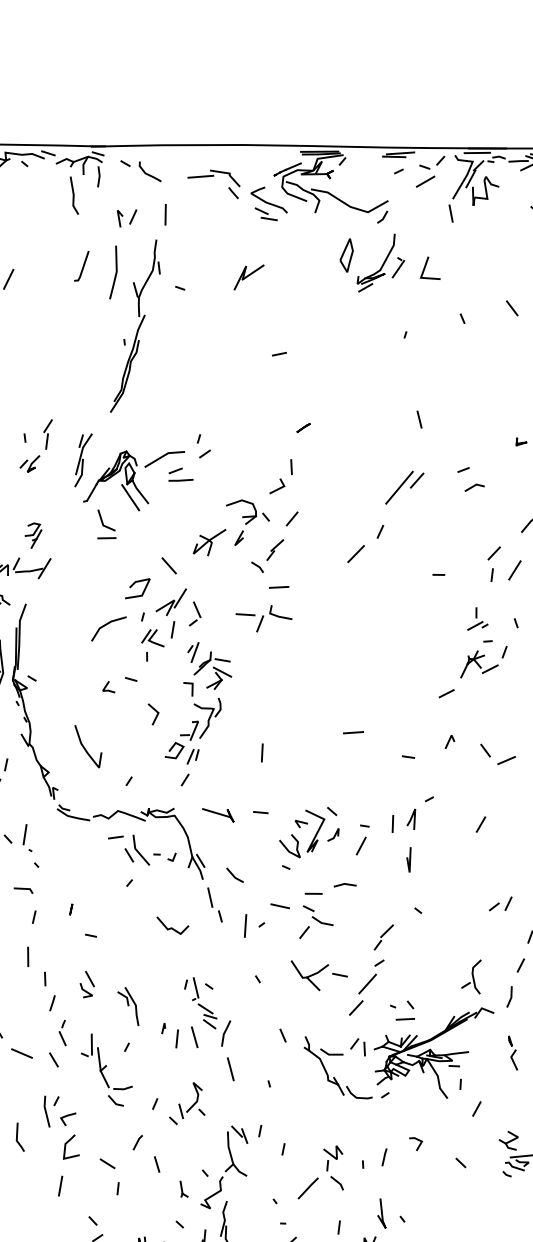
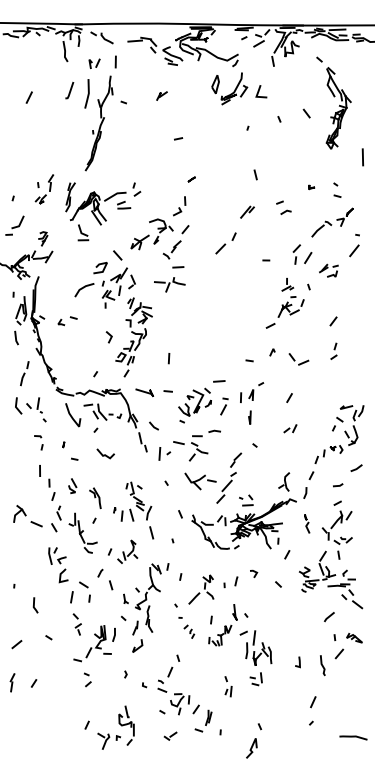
part: (248, 275) -> (161, 95), size x0.62
part: (404, 486) -> (247, 211), size x0.62
part: (119, 685) -> (67, 321), moved
line: (353, 732) -> (219, 381), moved
line: (87, 749) -> (72, 416), moved
part: (500, 903) -> (290, 428), moved
part: (25, 905) -> (38, 442), size x0.71
line: (172, 927) -> (105, 454), moved
line: (18, 1137) -> (34, 605), moved
line: (59, 1186) -> (71, 597), moved

